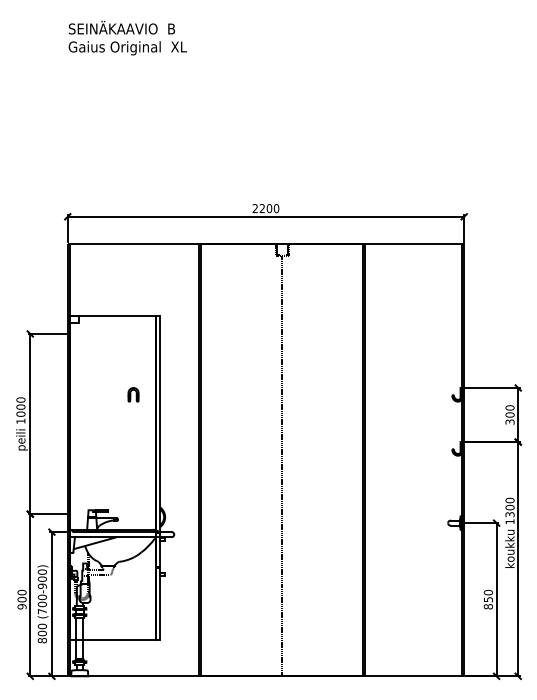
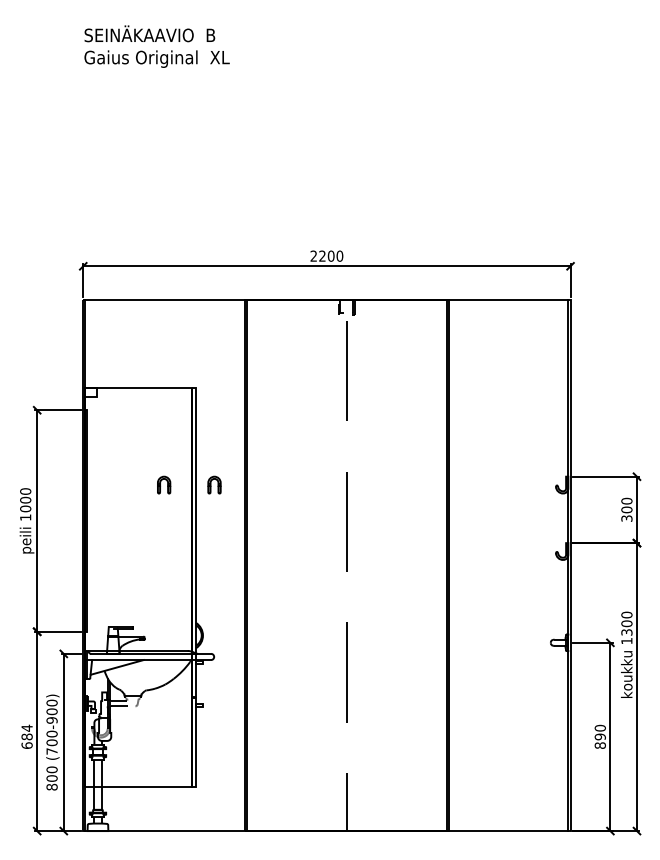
part: (174, 394) -> (214, 484), added
text: (21, 599) -> (26, 736), 900 -> 684
text: (487, 599) -> (599, 736), 850 -> 890

